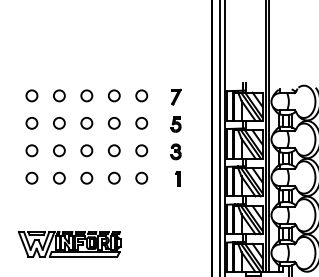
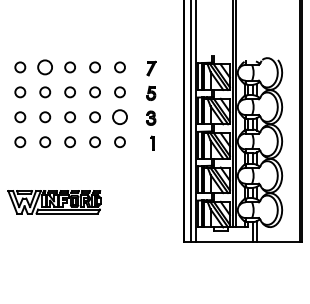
circle: (59, 95) -> (45, 67), size x1.4
circle: (141, 151) -> (119, 117), size x1.4

